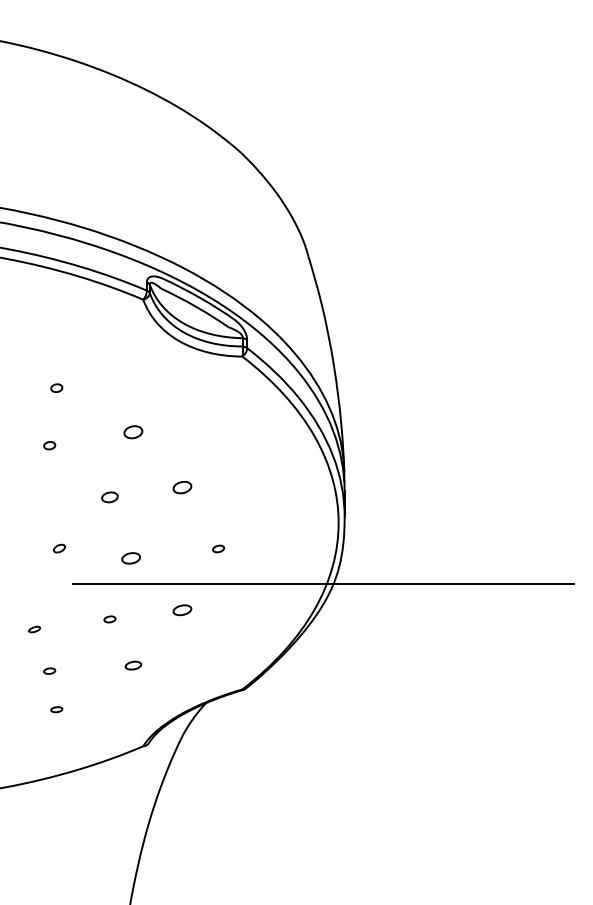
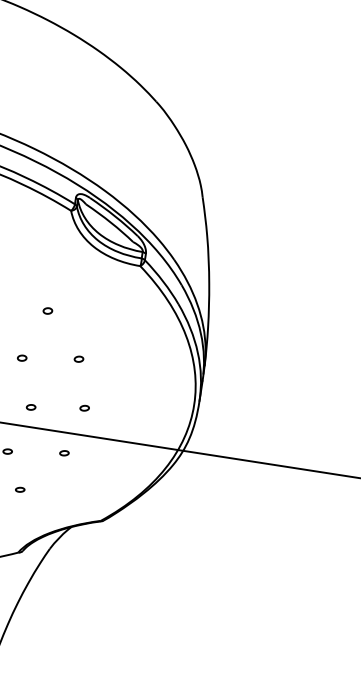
part: (133, 431) -> (48, 310), size x0.62
part: (182, 487) -> (78, 359), size x0.62
part: (109, 497) -> (21, 358), size x0.71
part: (218, 548) -> (84, 407), moved
part: (130, 558) -> (30, 407), size x0.62
part: (182, 610) -> (64, 453), size x0.62
part: (133, 665) -> (20, 489), size x0.71

